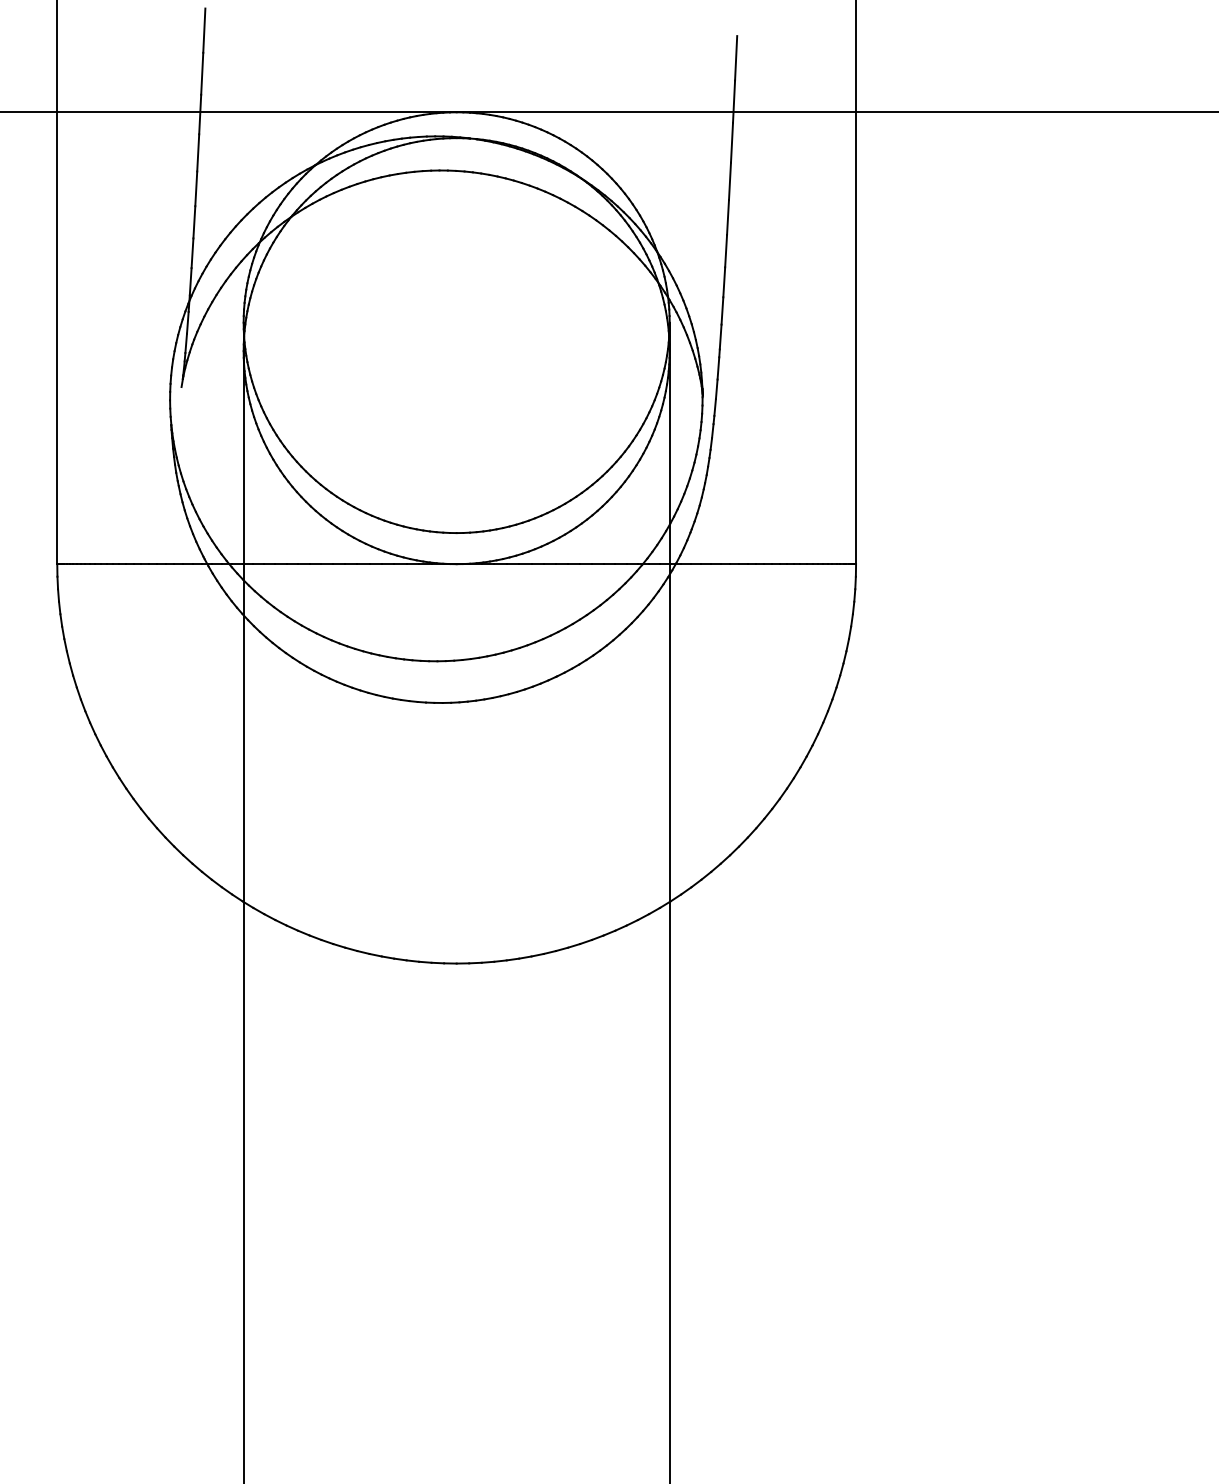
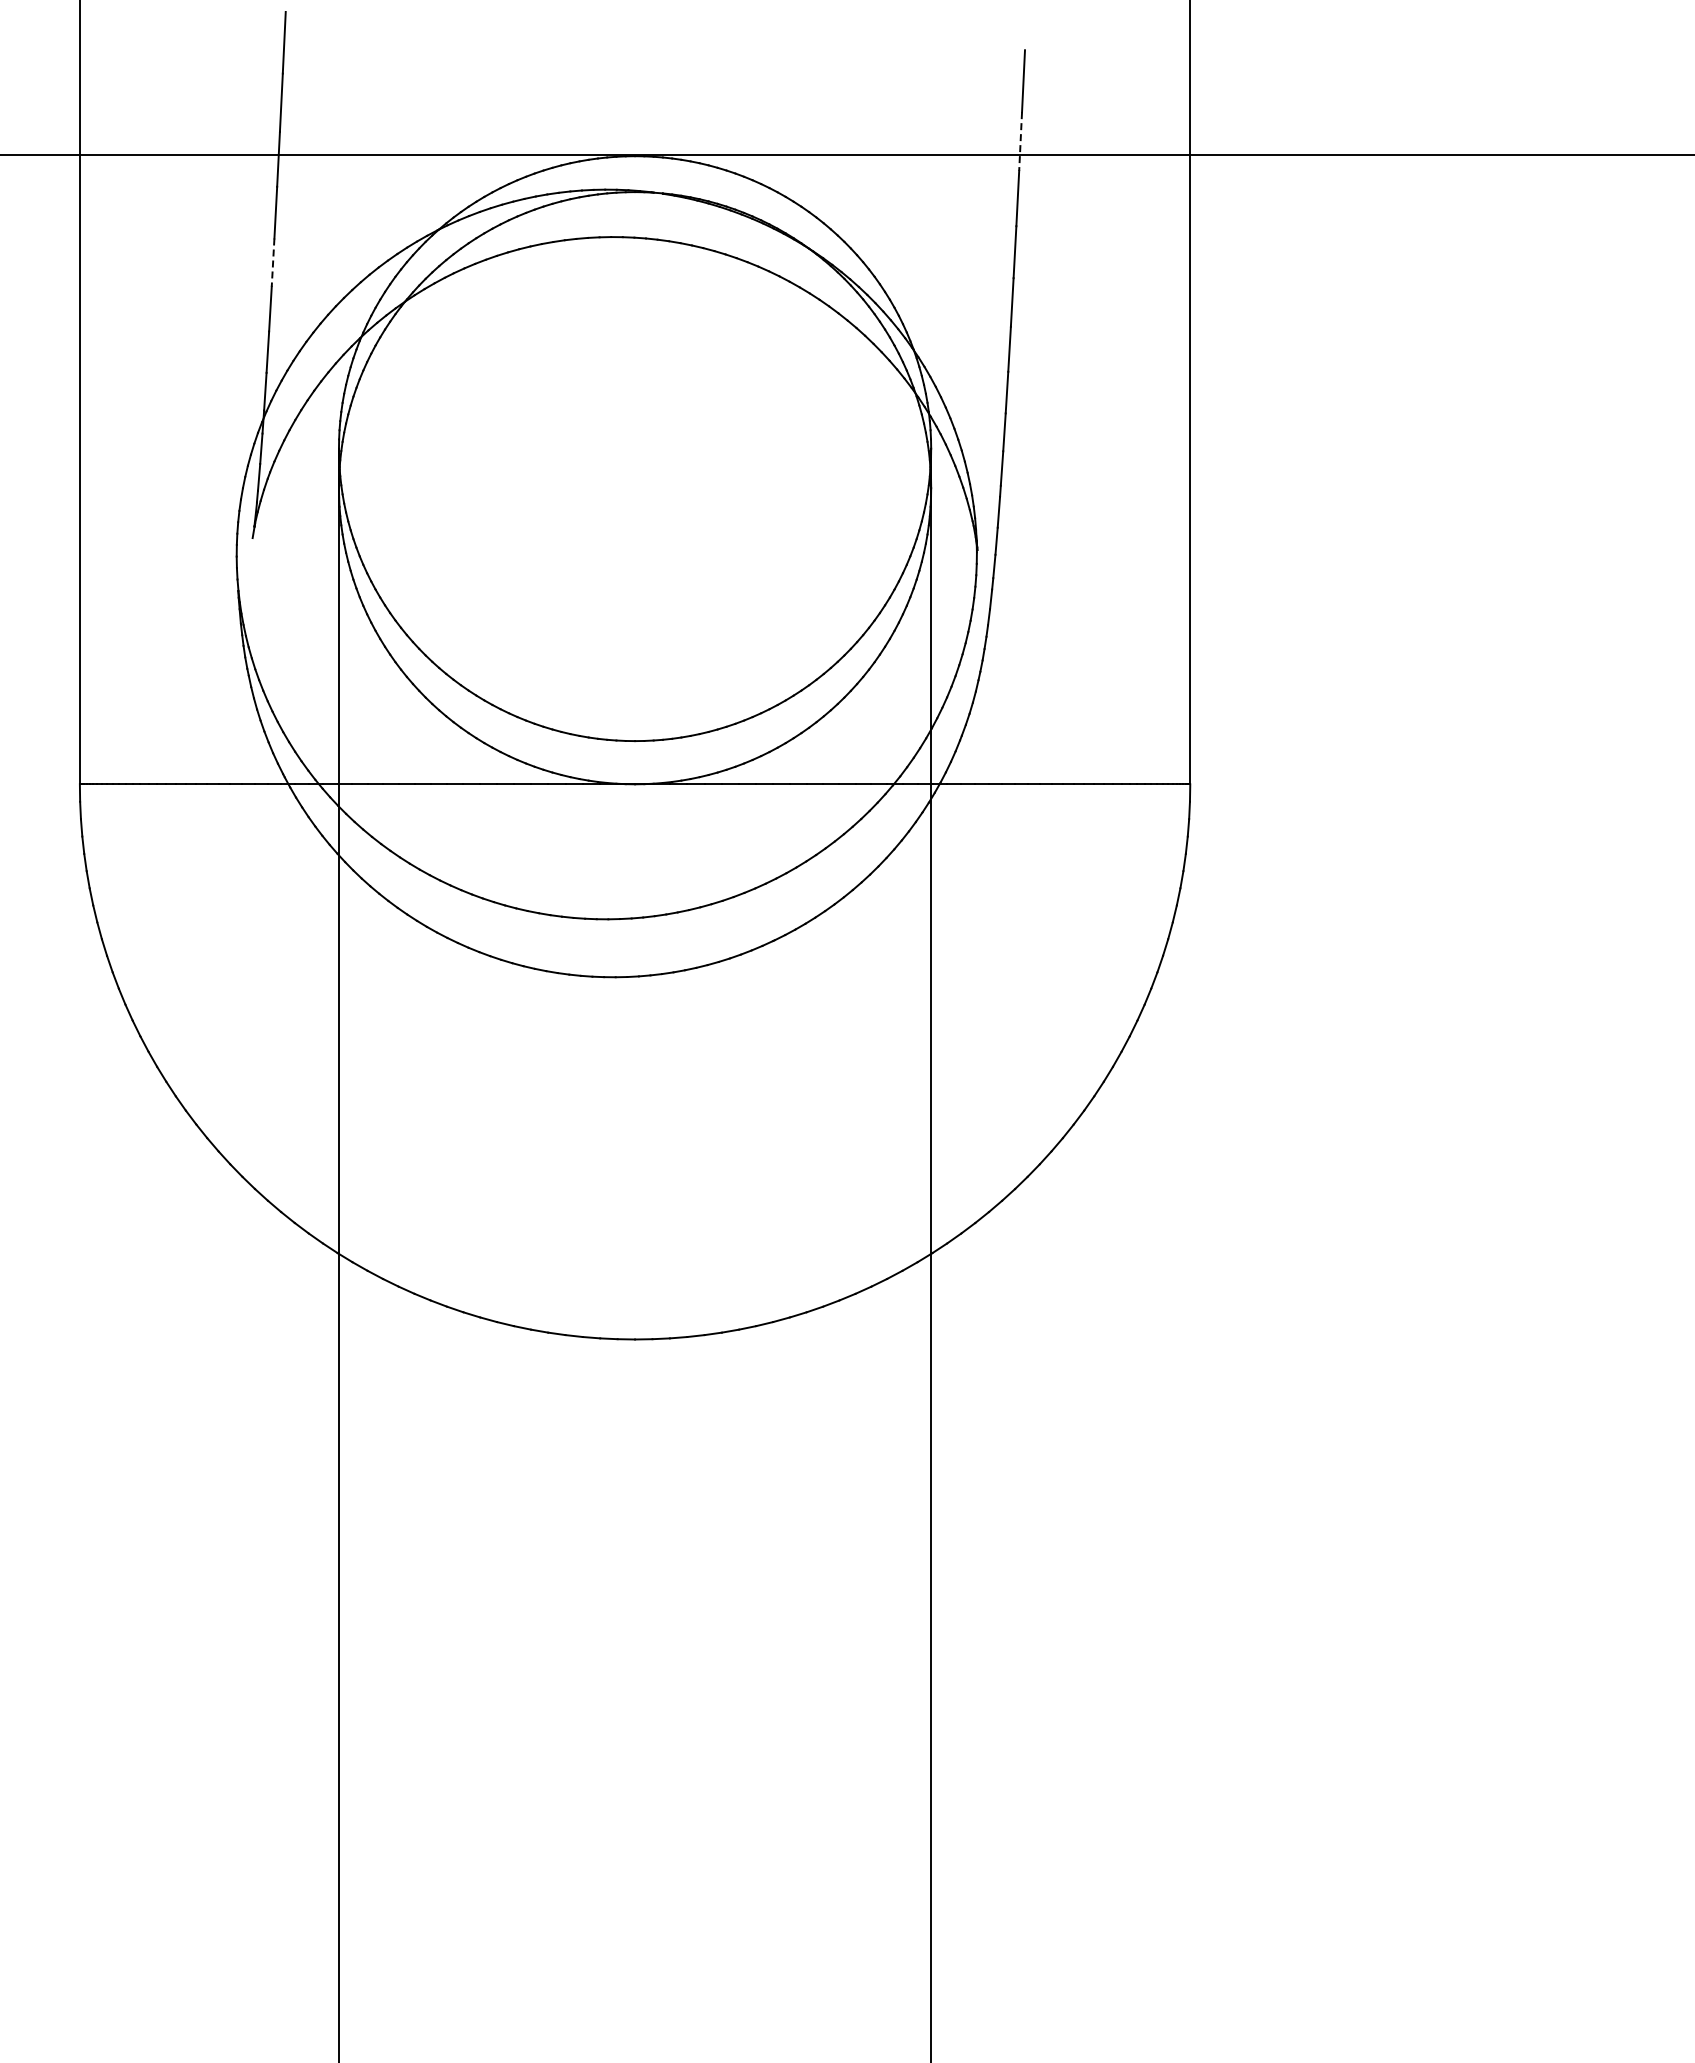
line: (733, 102) -> (1020, 142), solid -> dashed
line: (196, 189) -> (273, 263), solid -> dashed

